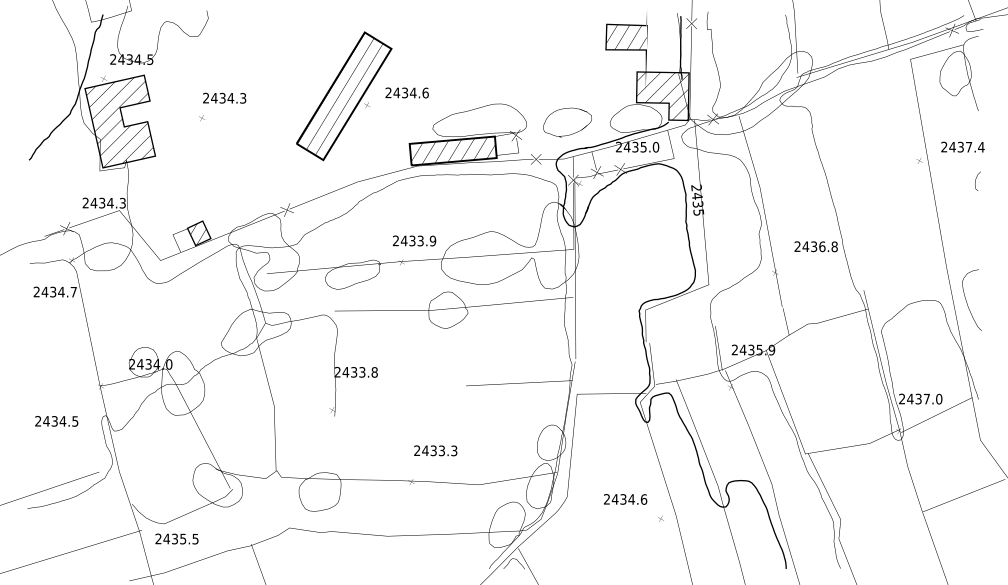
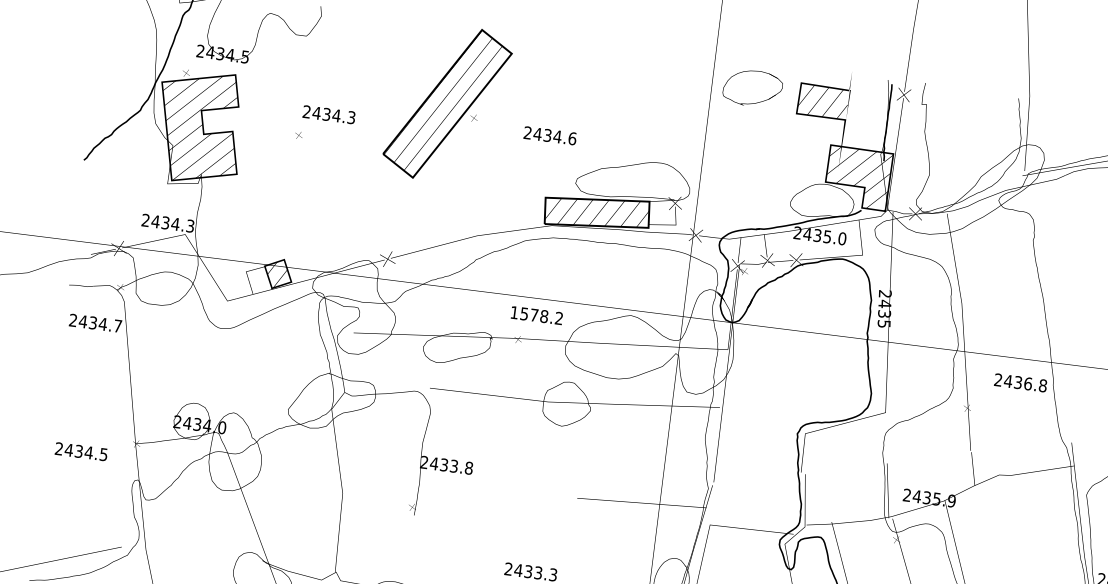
part: (344, 96) -> (447, 104), moved
part: (567, 122) -> (752, 88), moved
text: (414, 240) -> (536, 315), 2433.9 -> 1578.2
text: (56, 421) -> (81, 451), moved

